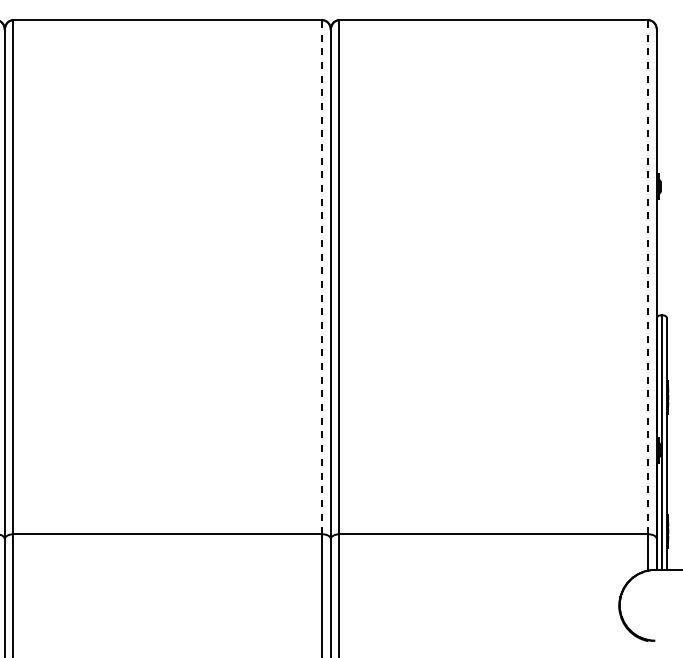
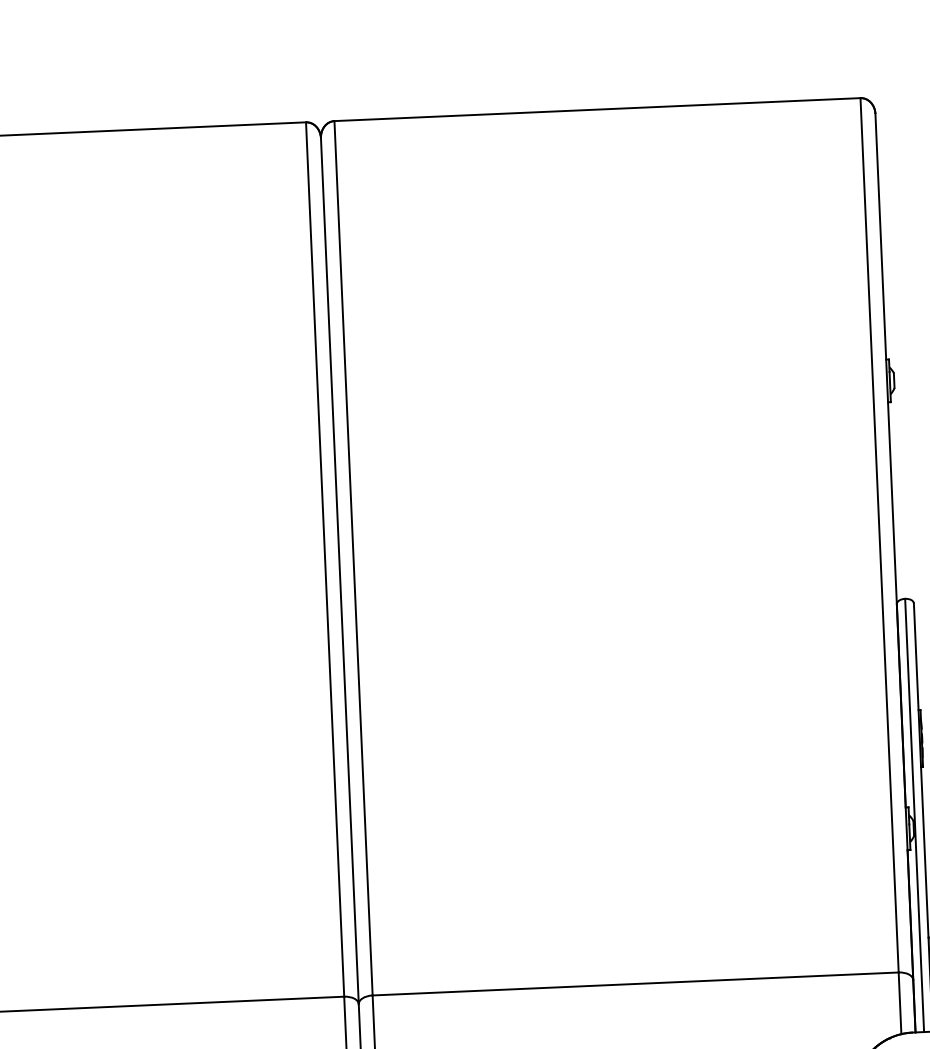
line: (322, 276) -> (325, 558), dashed -> solid
line: (648, 276) -> (879, 534), dashed -> solid

